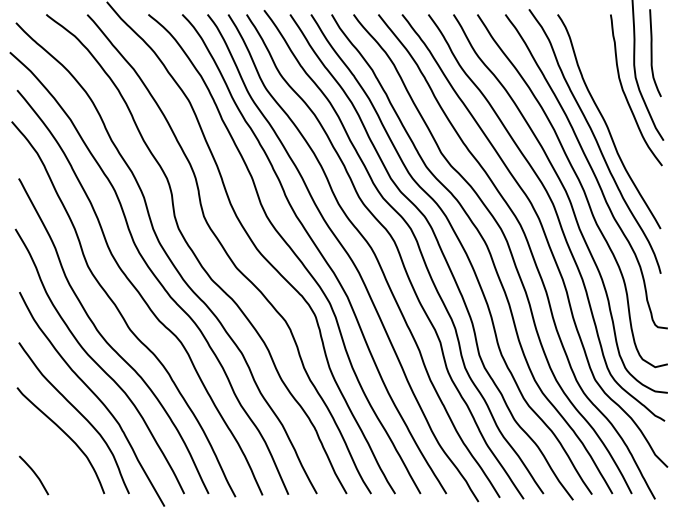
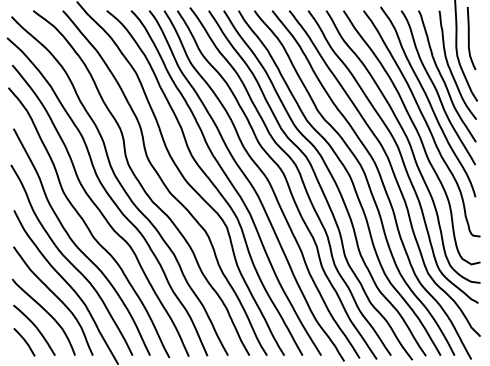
curve: (615, 107) -> (442, 77), added
curve: (50, 456) -> (36, 328), added

